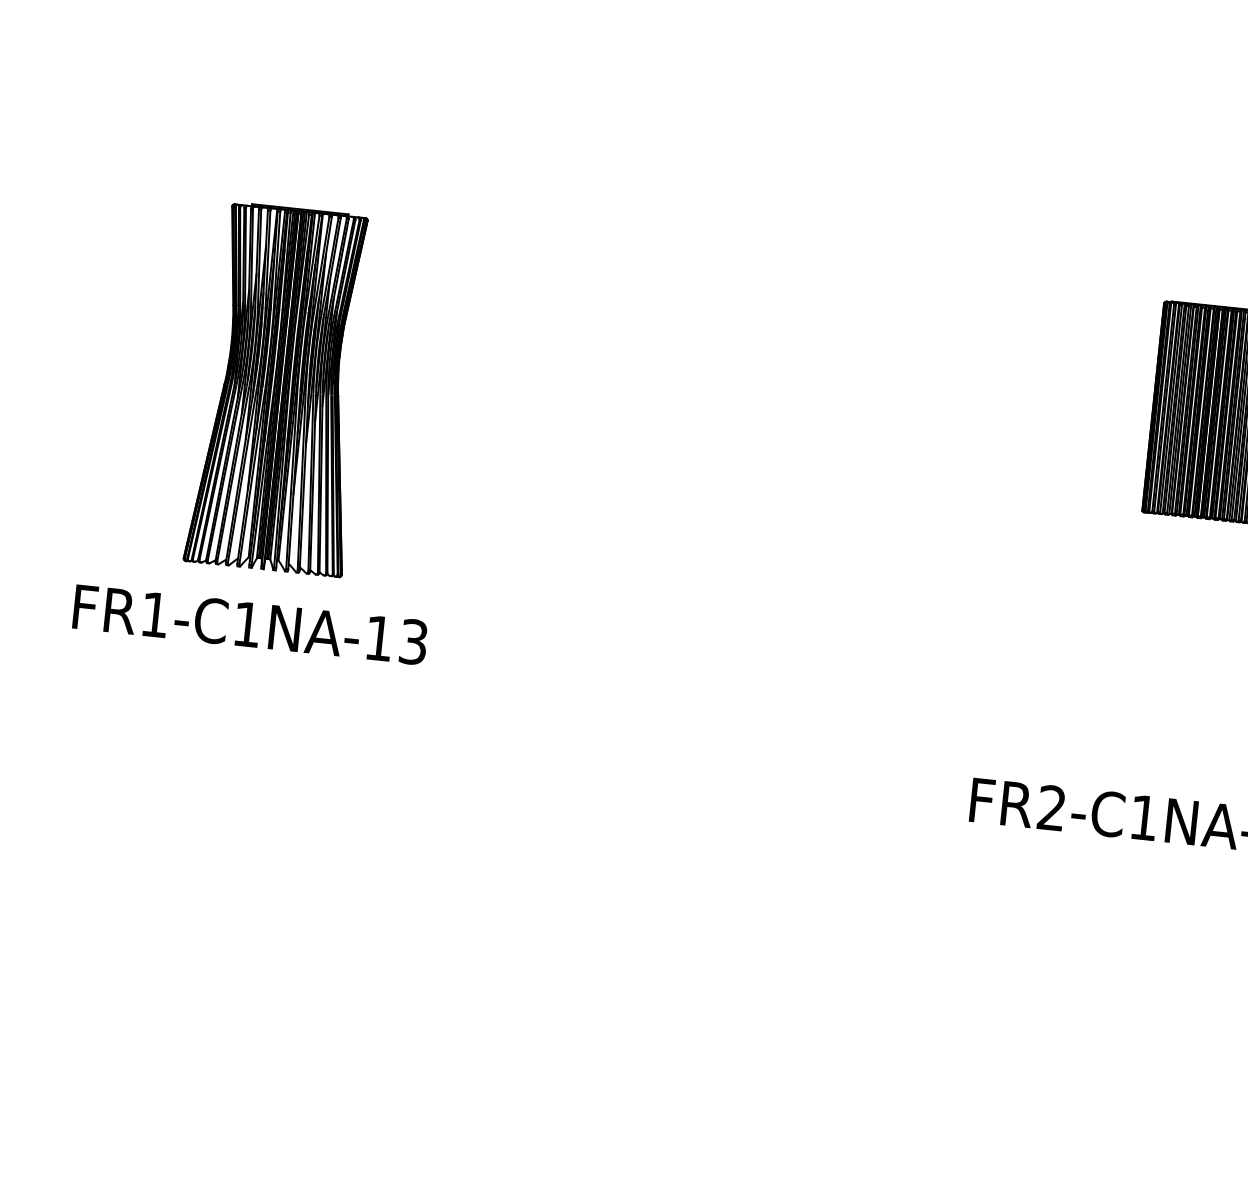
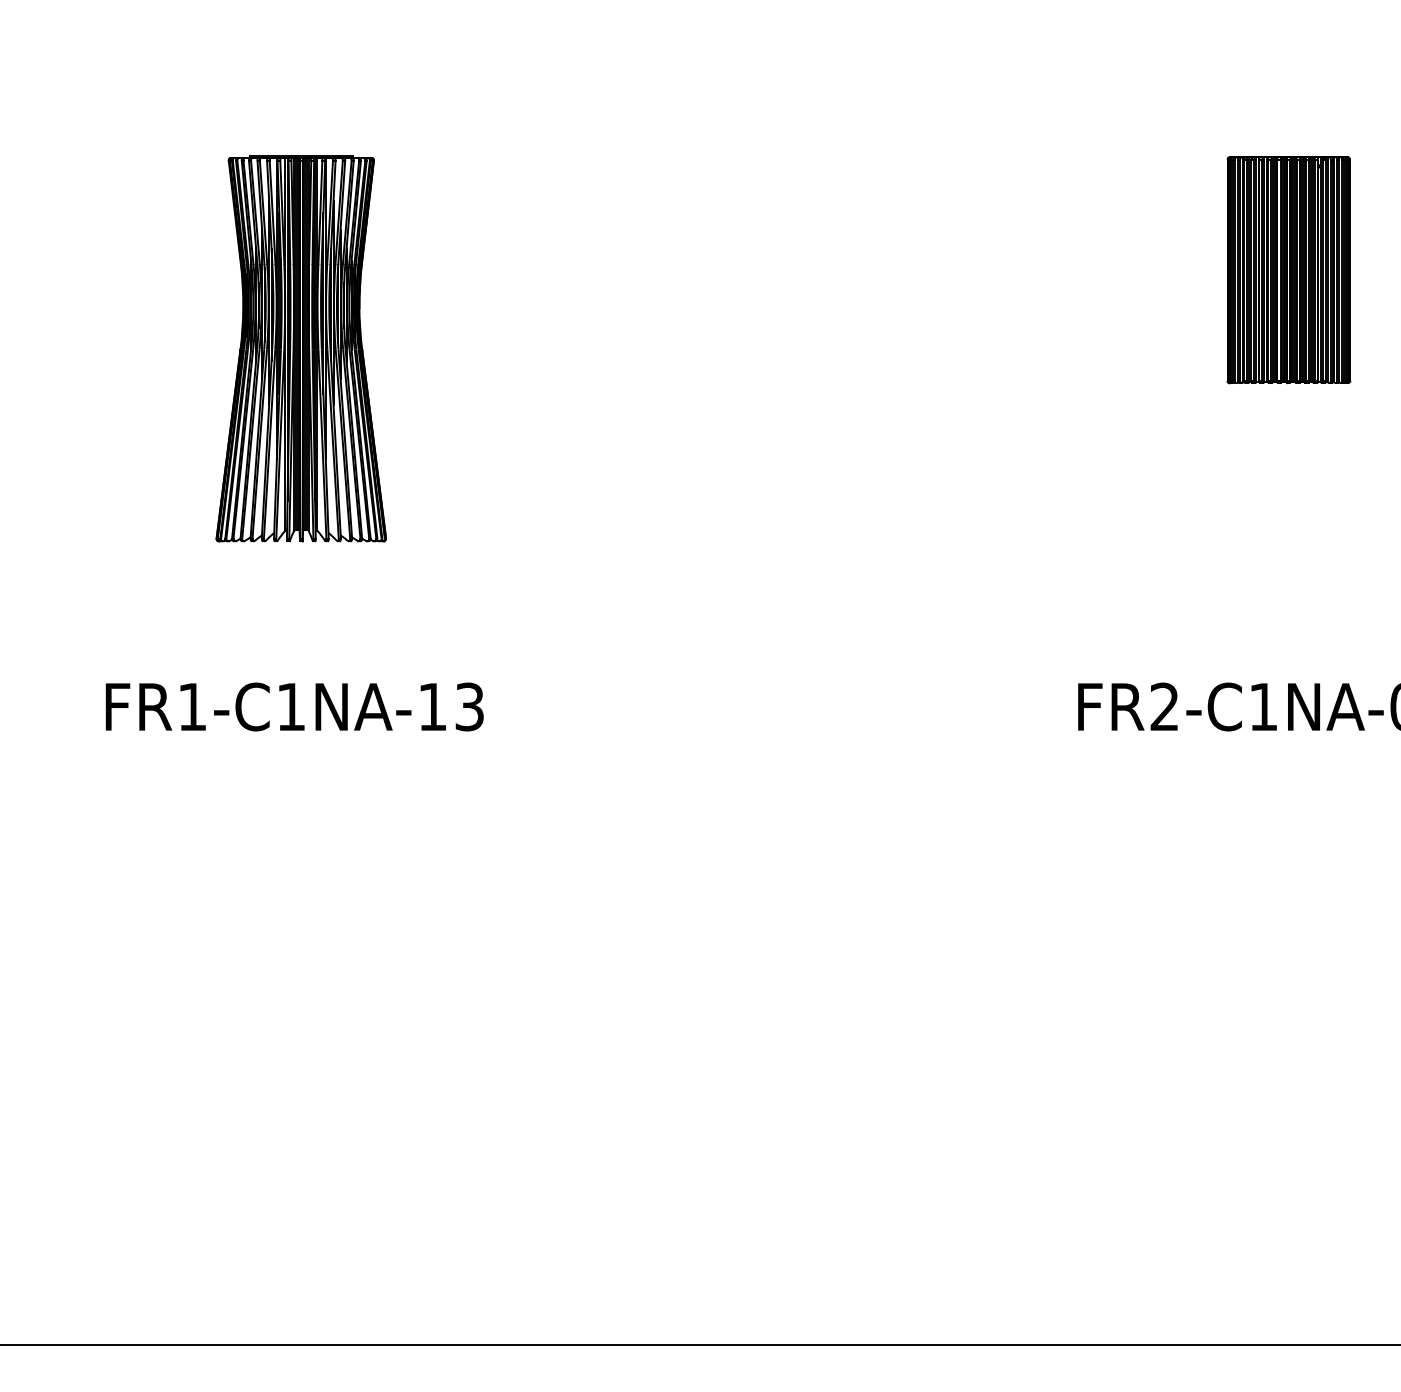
text: (250, 624) -> (294, 706), moved

